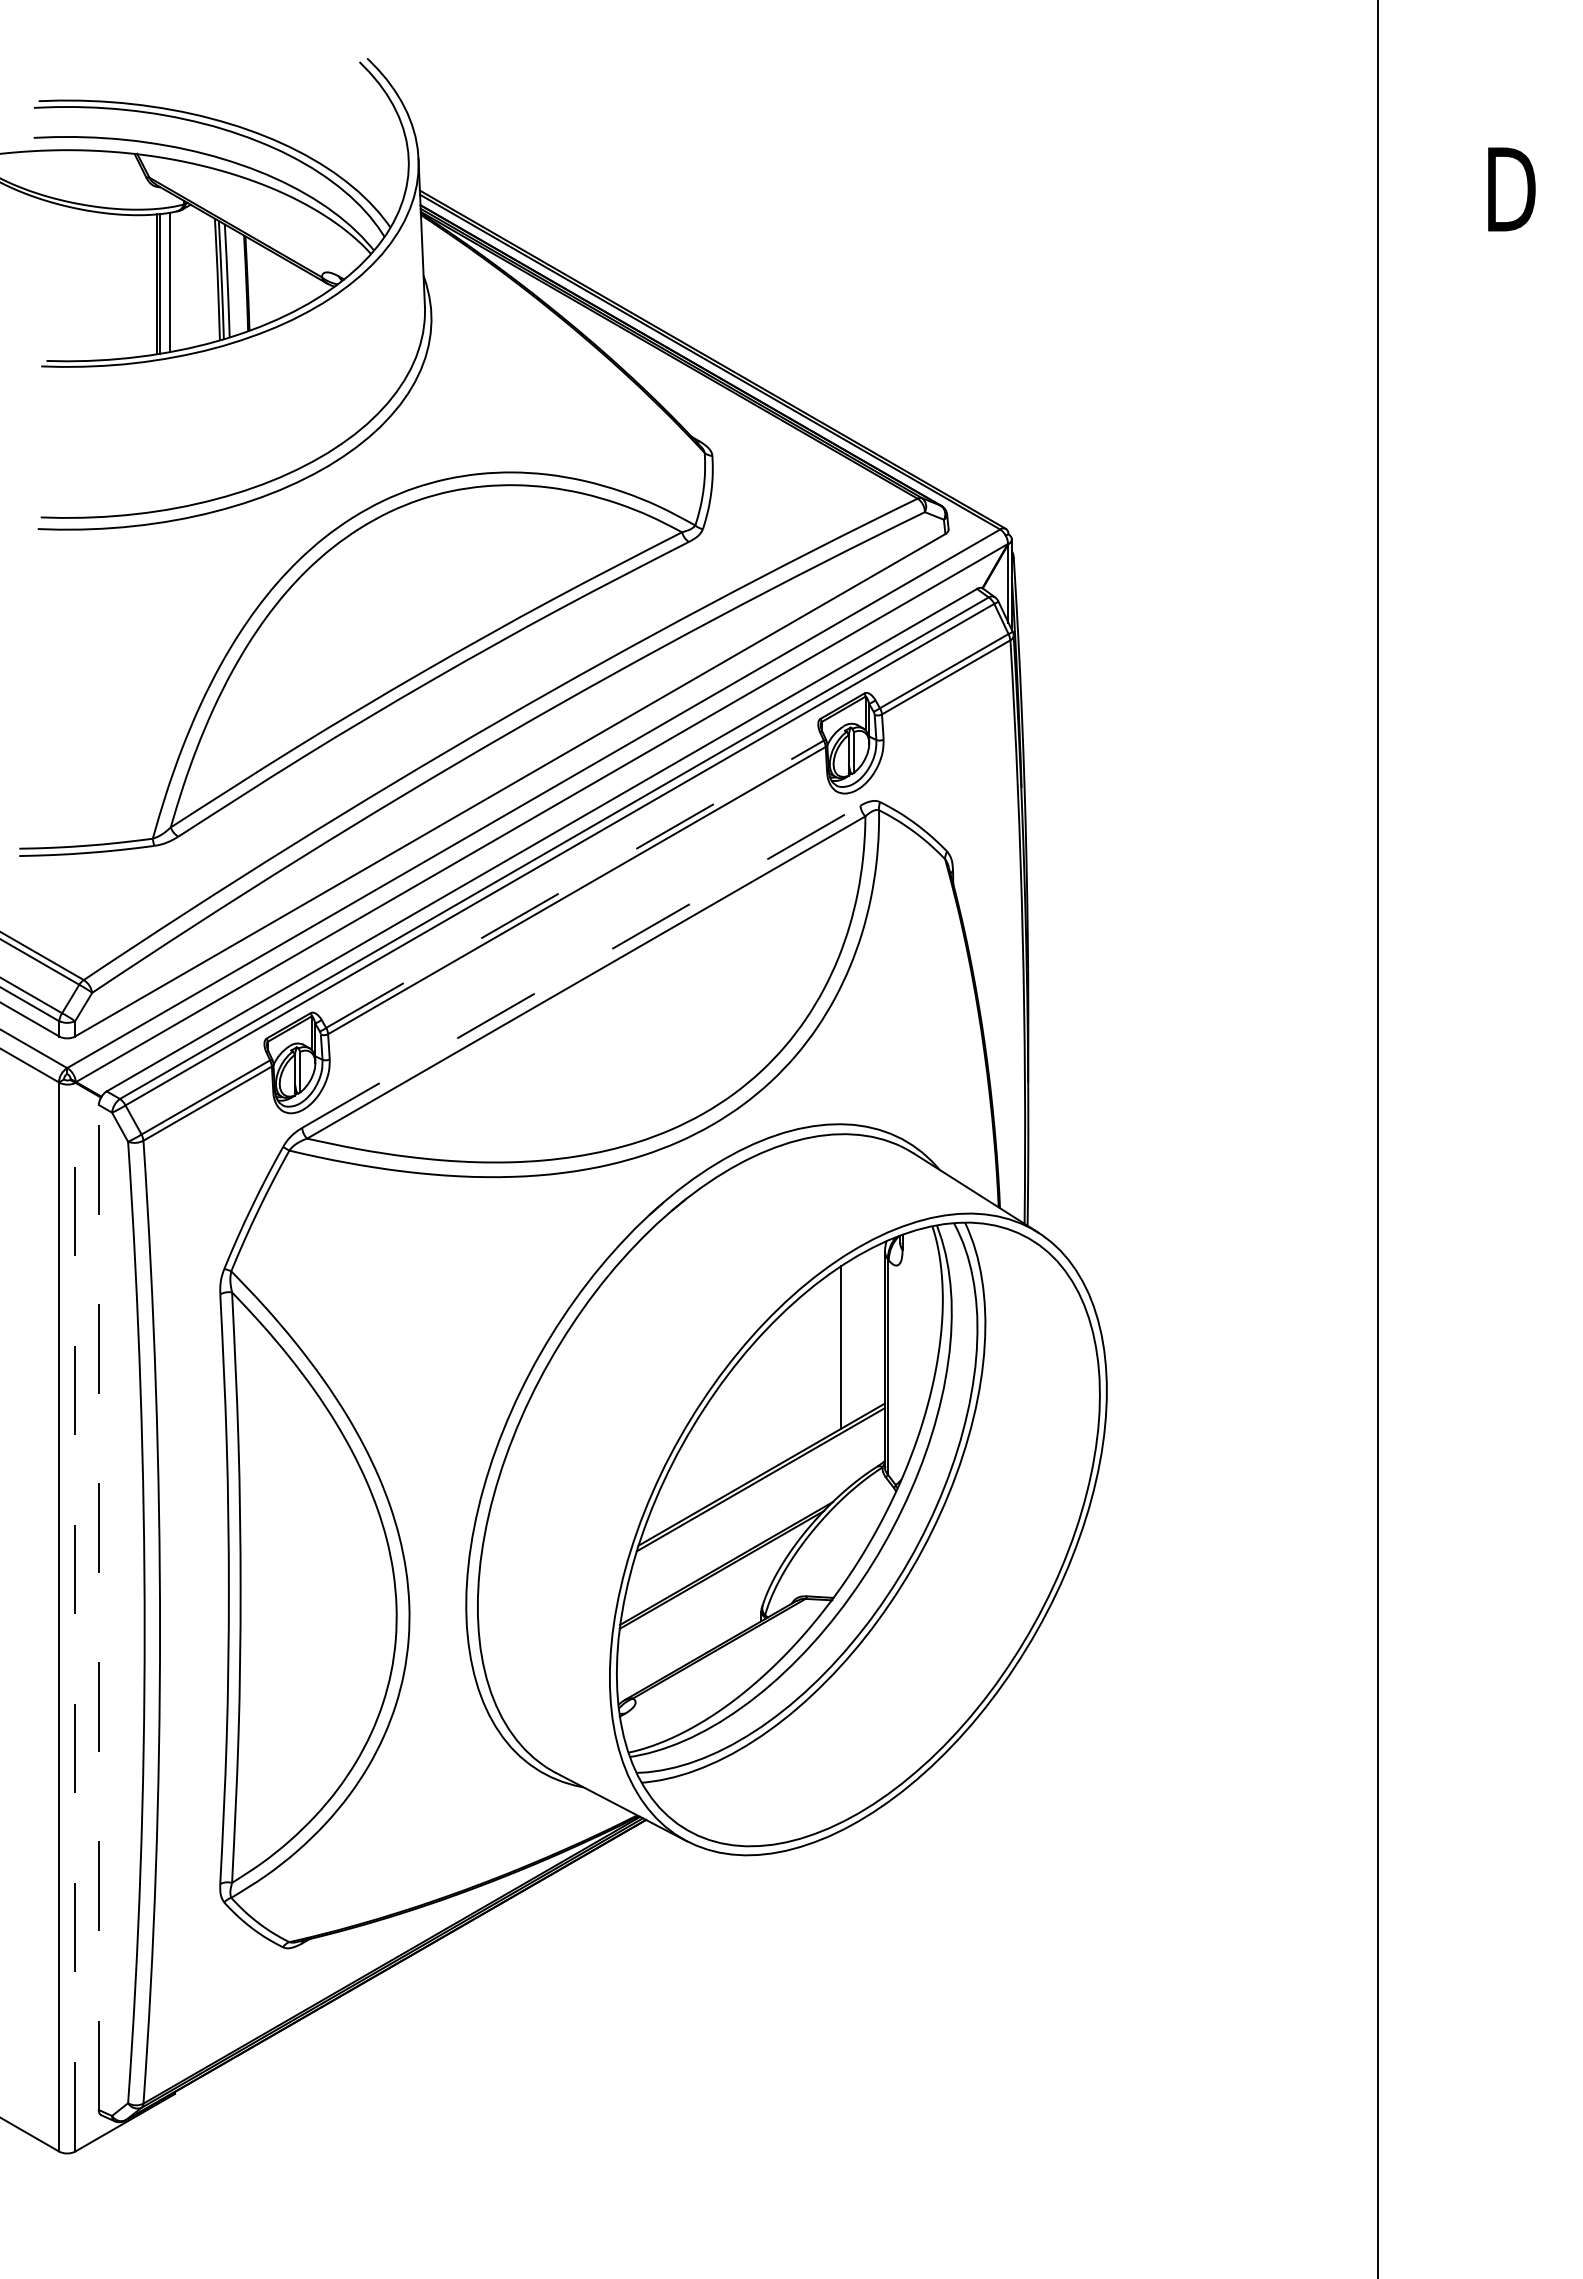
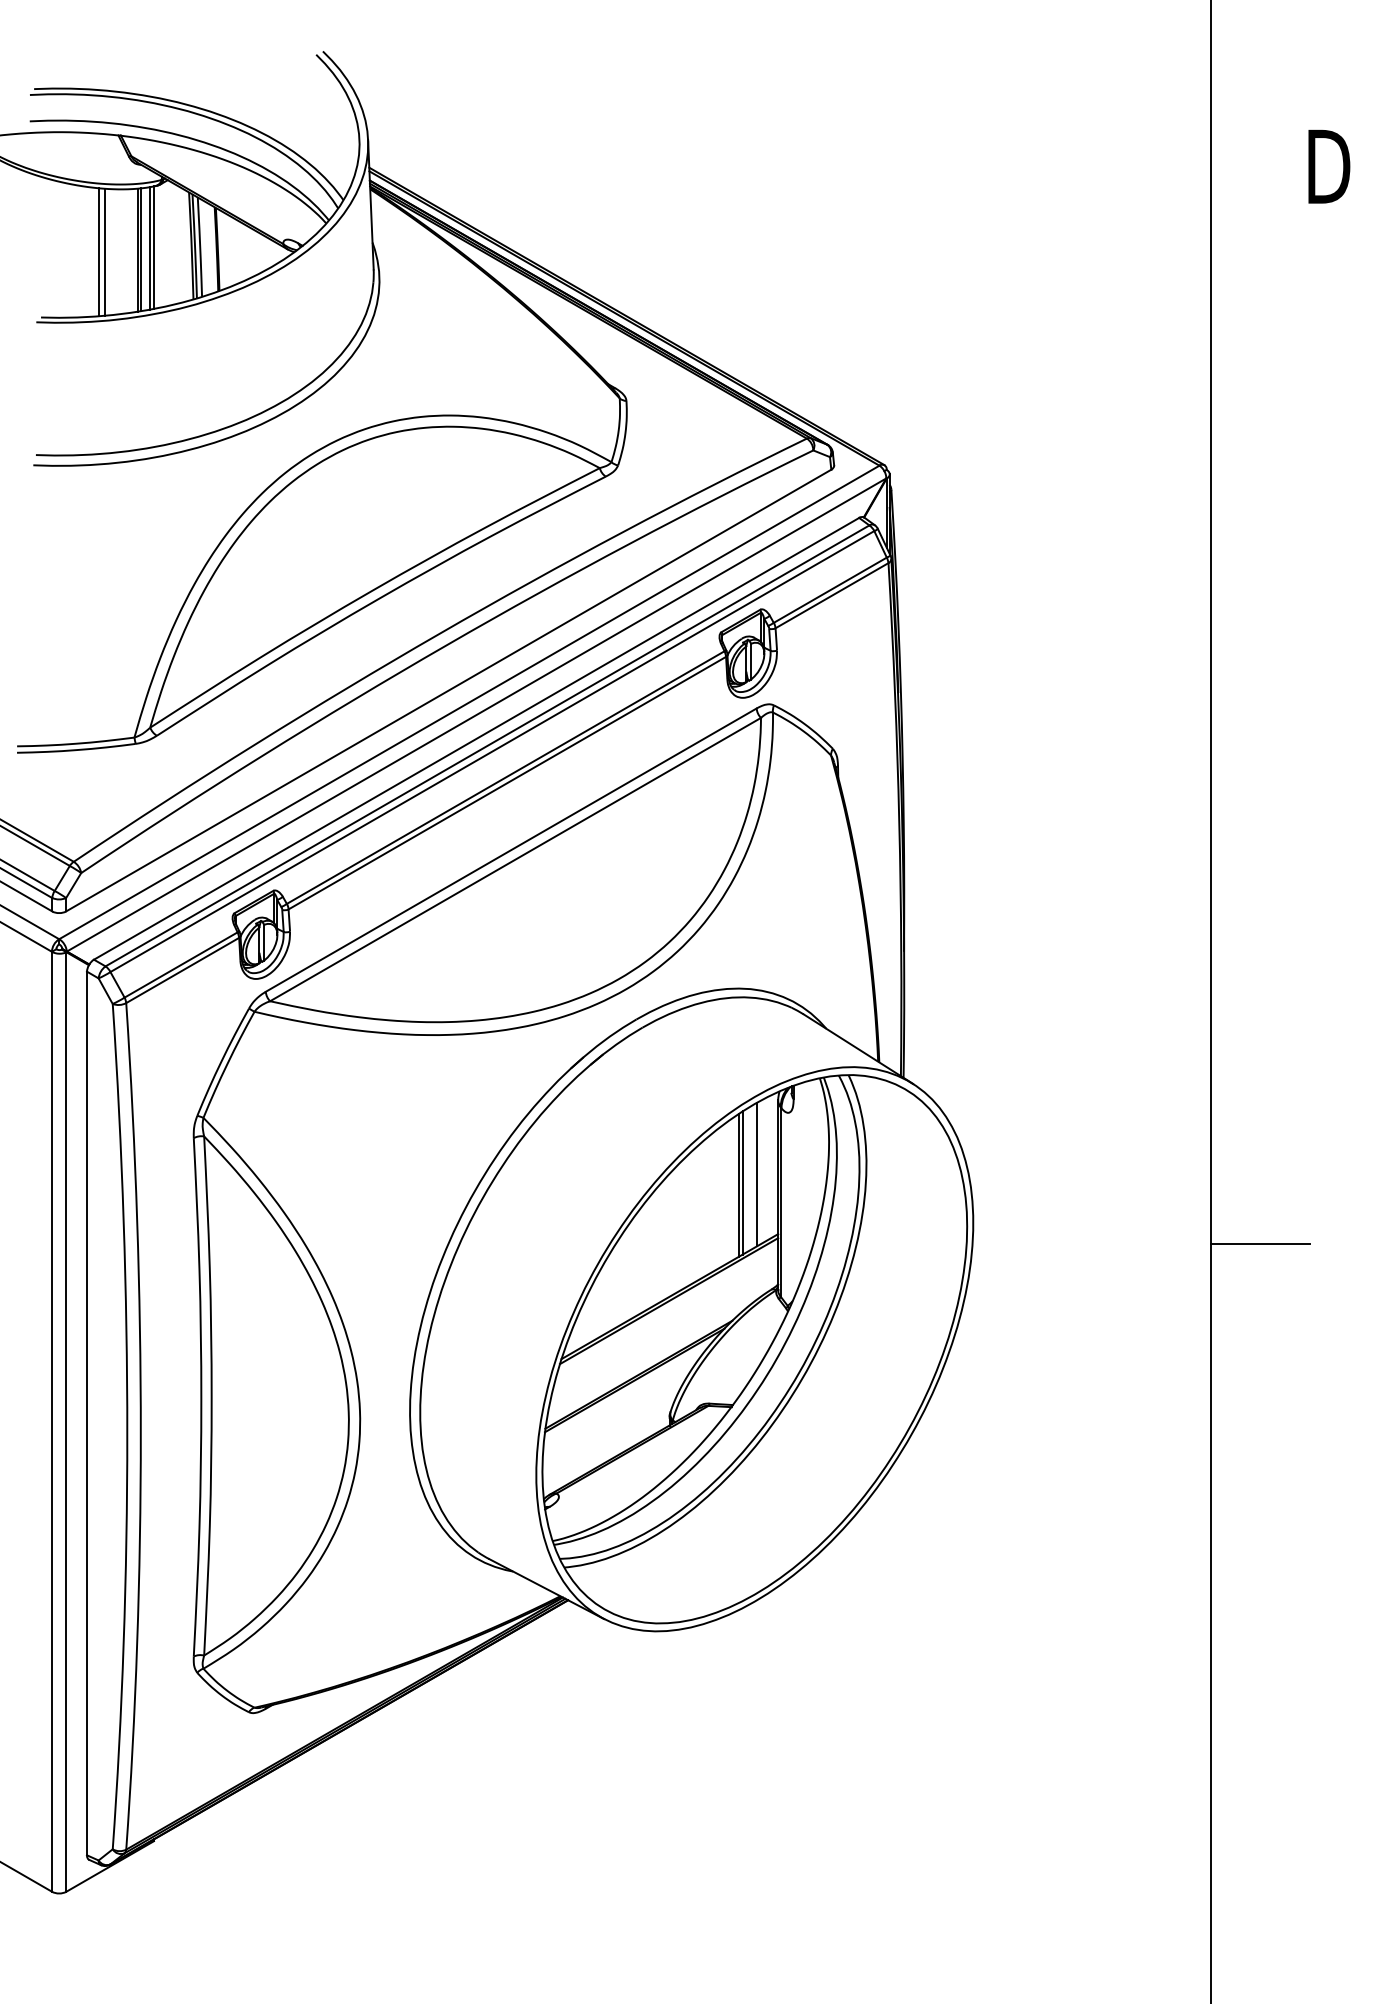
line: (175, 281) -> (154, 247), added
line: (112, 286) -> (99, 252), added
line: (119, 286) -> (105, 252), added
line: (575, 884) -> (506, 777), dashed -> solid
line: (581, 966) -> (511, 849), dashed -> solid
line: (860, 1335) -> (756, 1174), added
line: (844, 1344) -> (742, 1182), added
line: (1433, 1414) -> (1260, 1243), added
line: (98, 1607) -> (86, 1413), dashed -> solid
line: (75, 1616) -> (66, 1421), dashed -> solid

